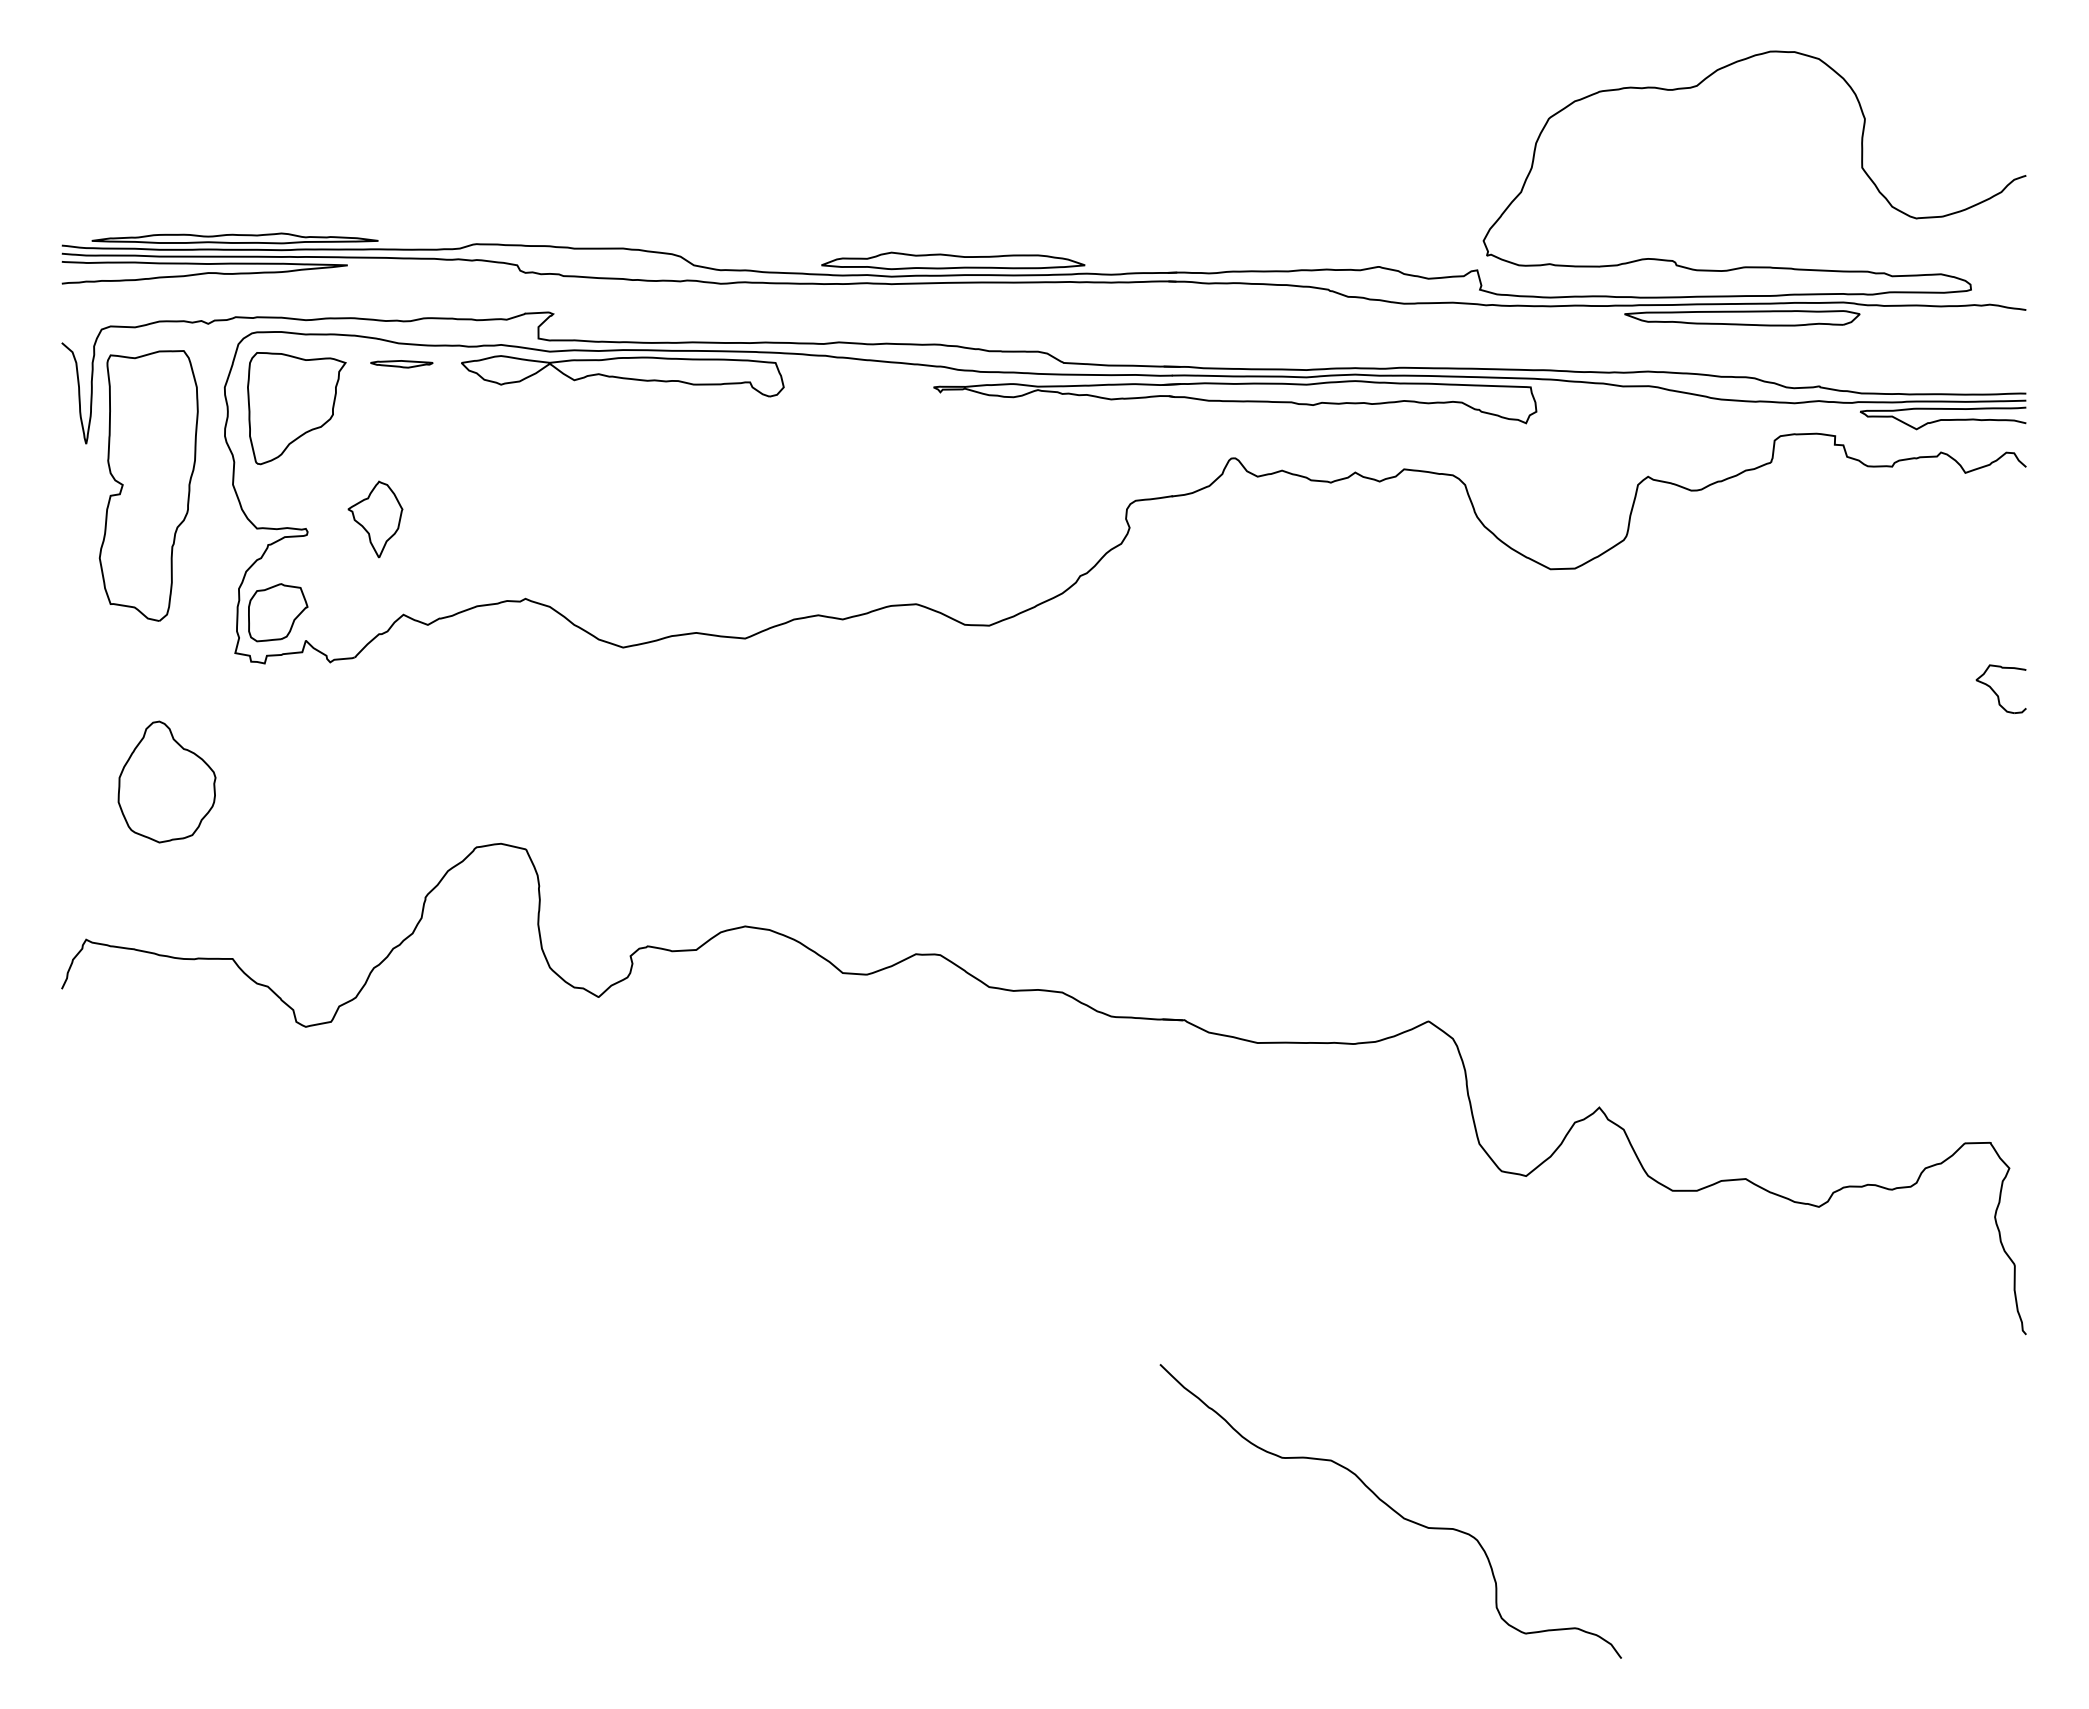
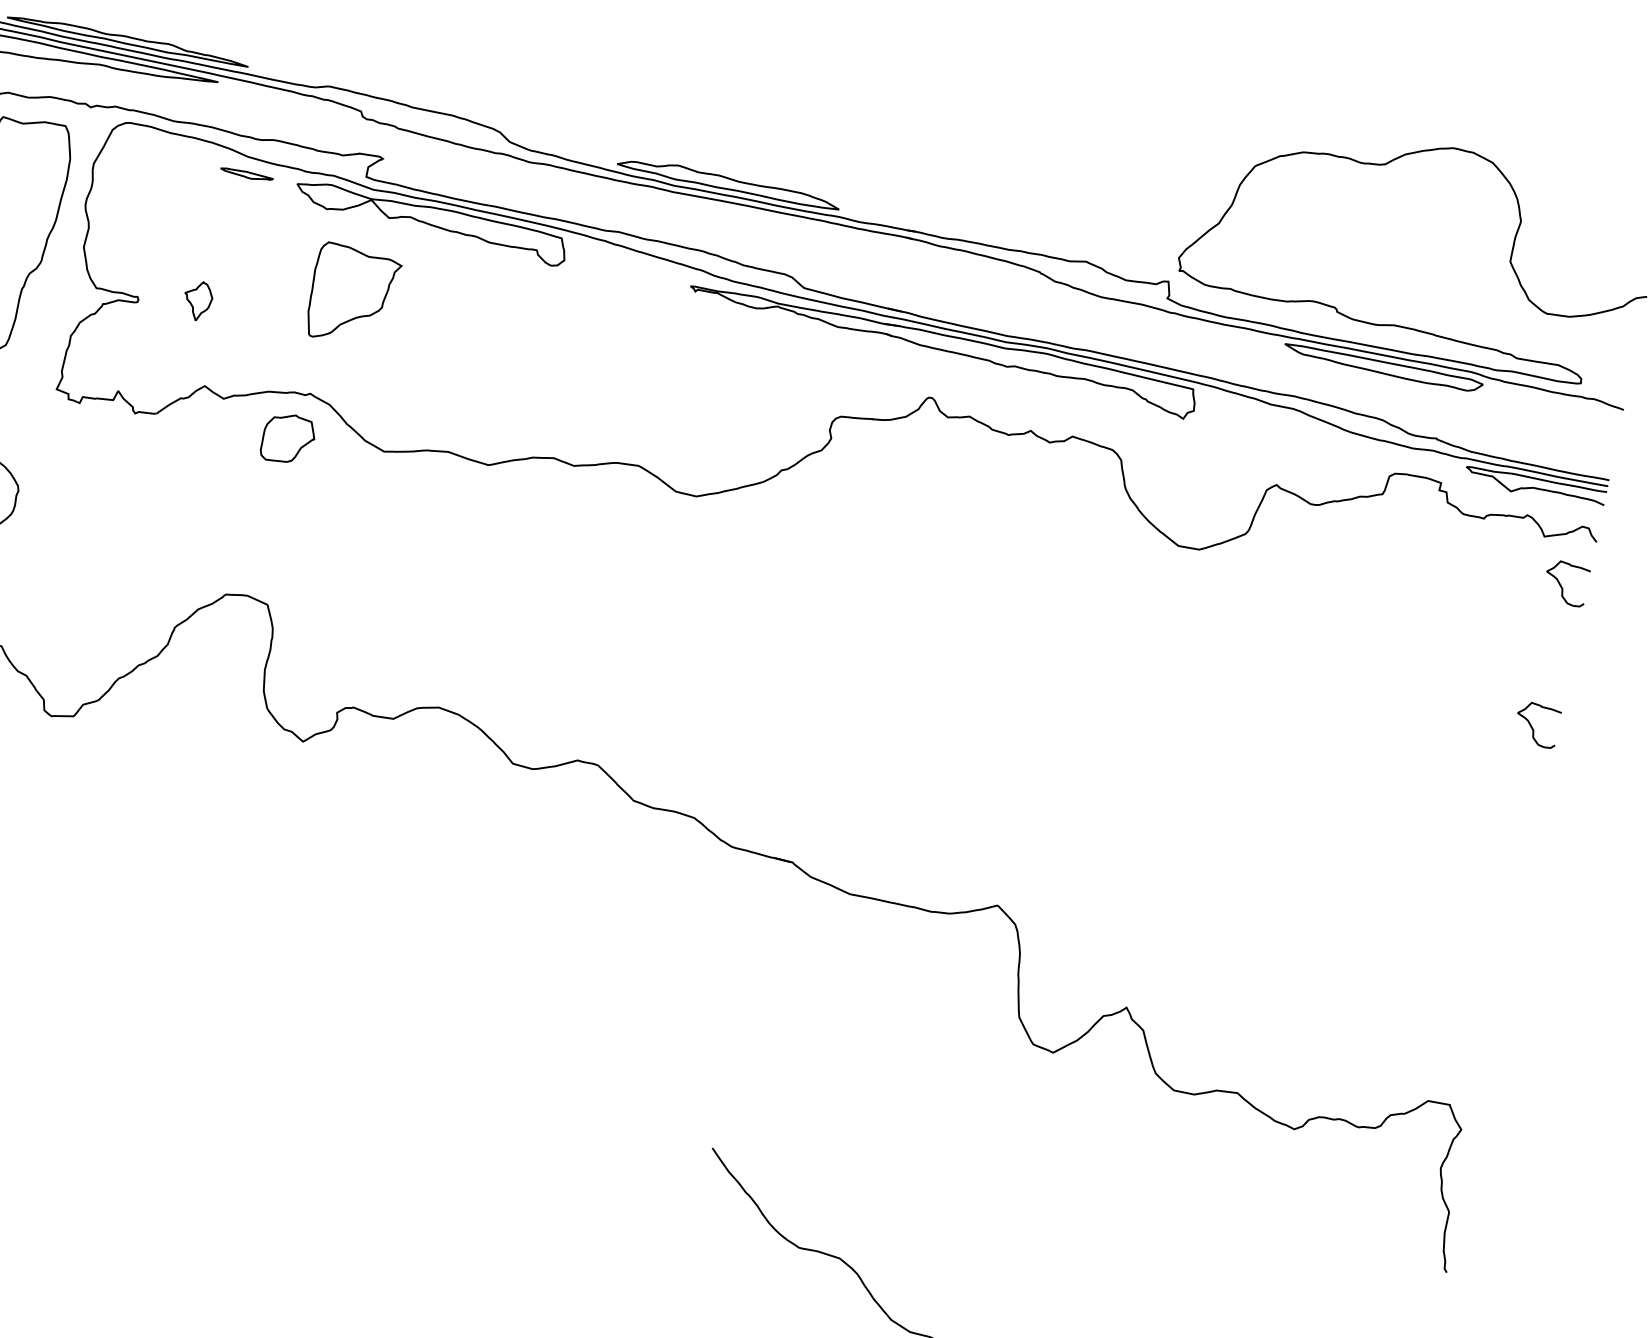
part: (296, 408) -> (352, 295), moved
part: (375, 519) -> (197, 301), size x0.6
part: (2000, 520) -> (1565, 582), added
part: (278, 612) -> (288, 439), moved

